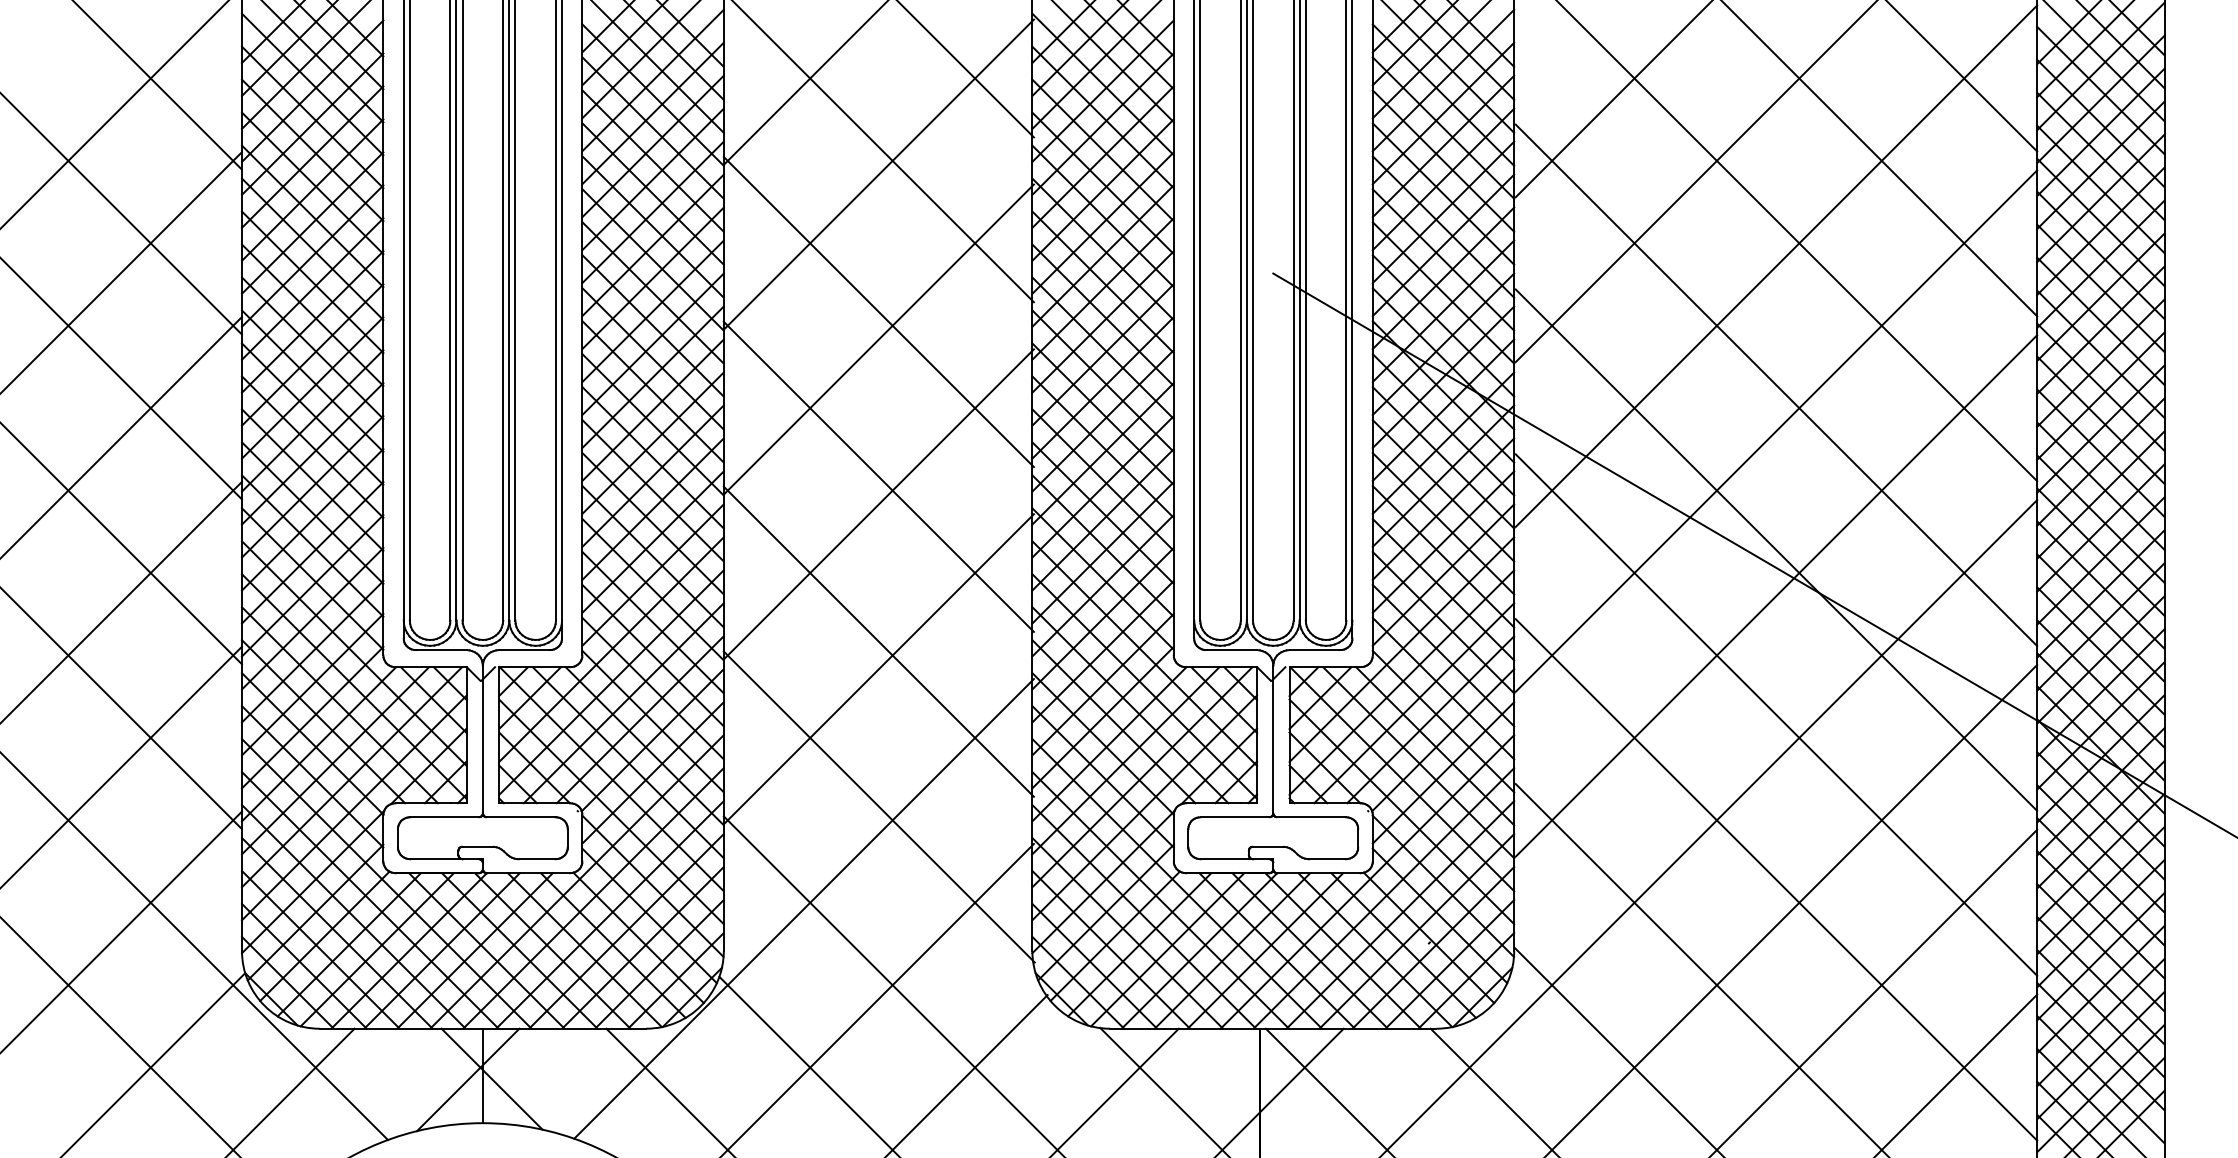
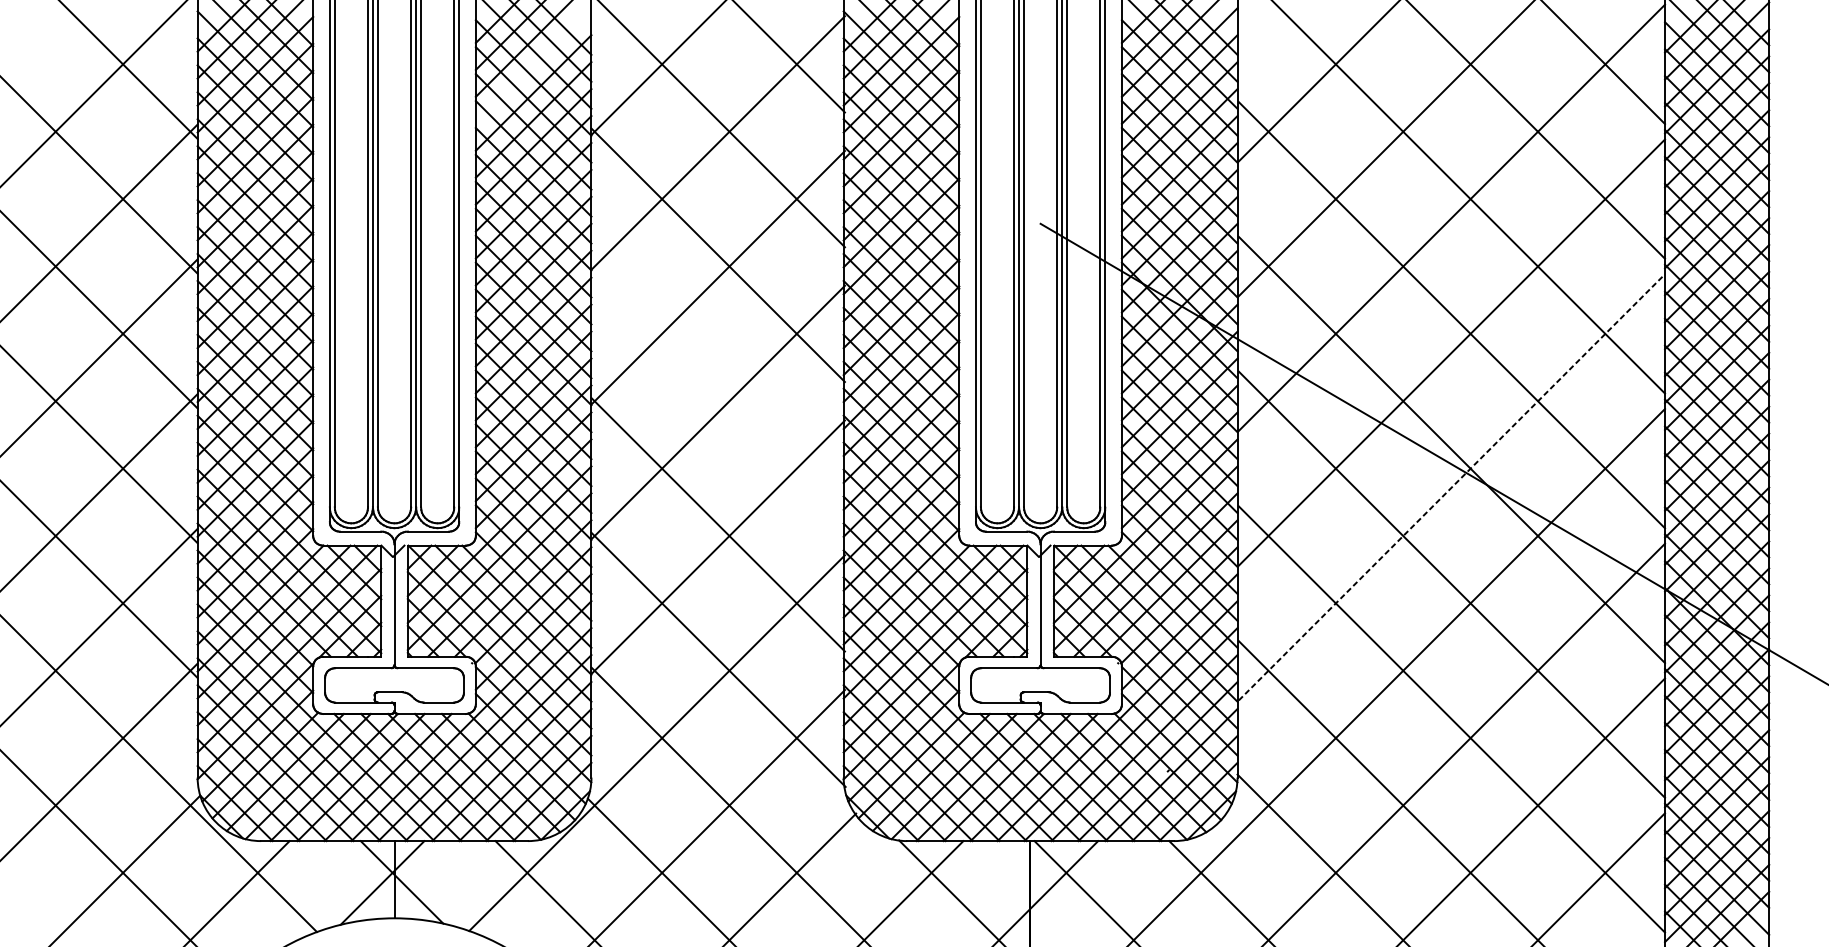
line: (652, 80) -> (533, 66), removed
line: (878, 476) -> (717, 389), removed
line: (1776, 595) -> (1451, 486), solid -> dashed

